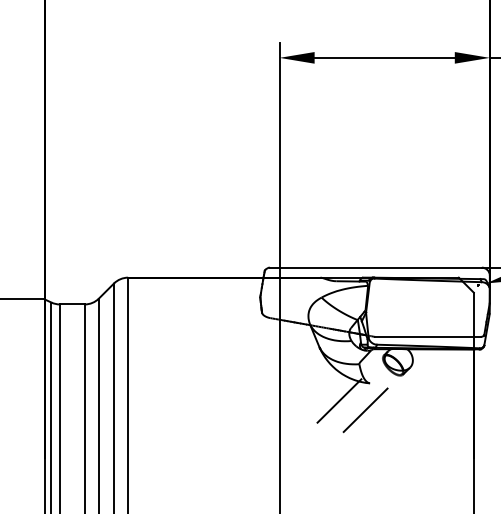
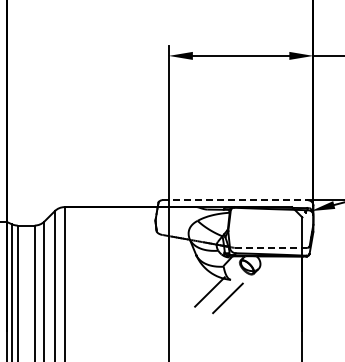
line: (376, 268) -> (235, 200), solid -> dashed
line: (428, 336) -> (271, 247), solid -> dashed

